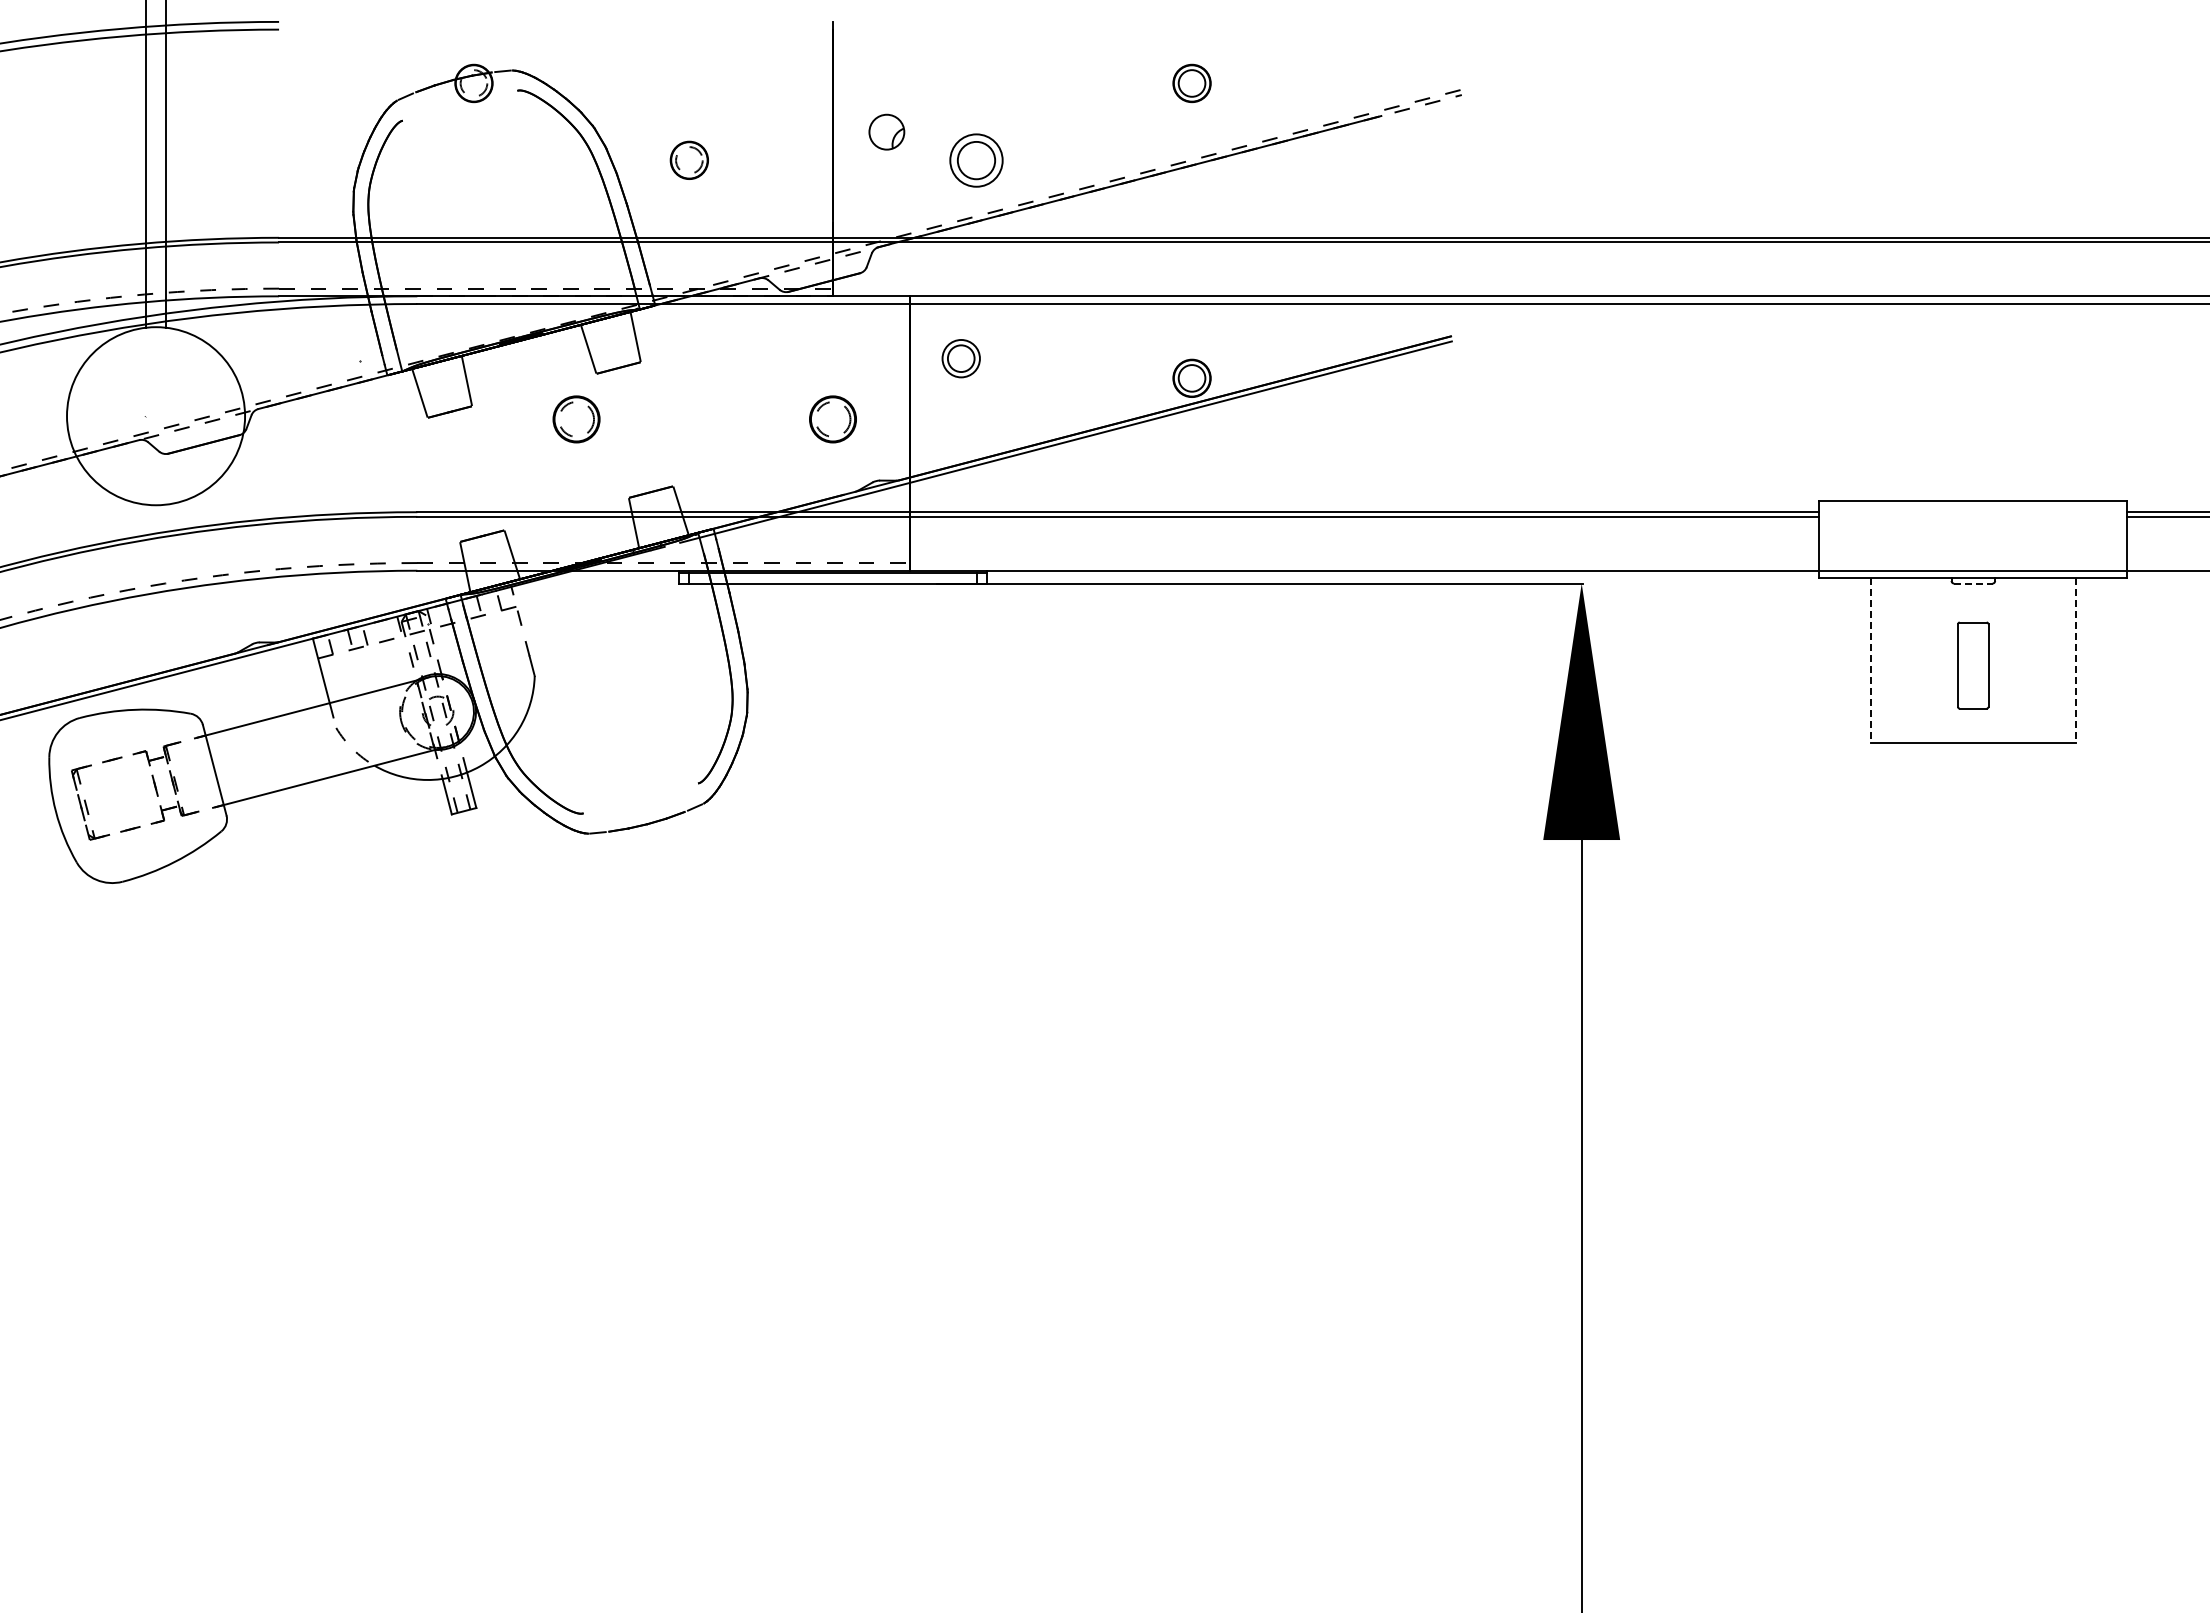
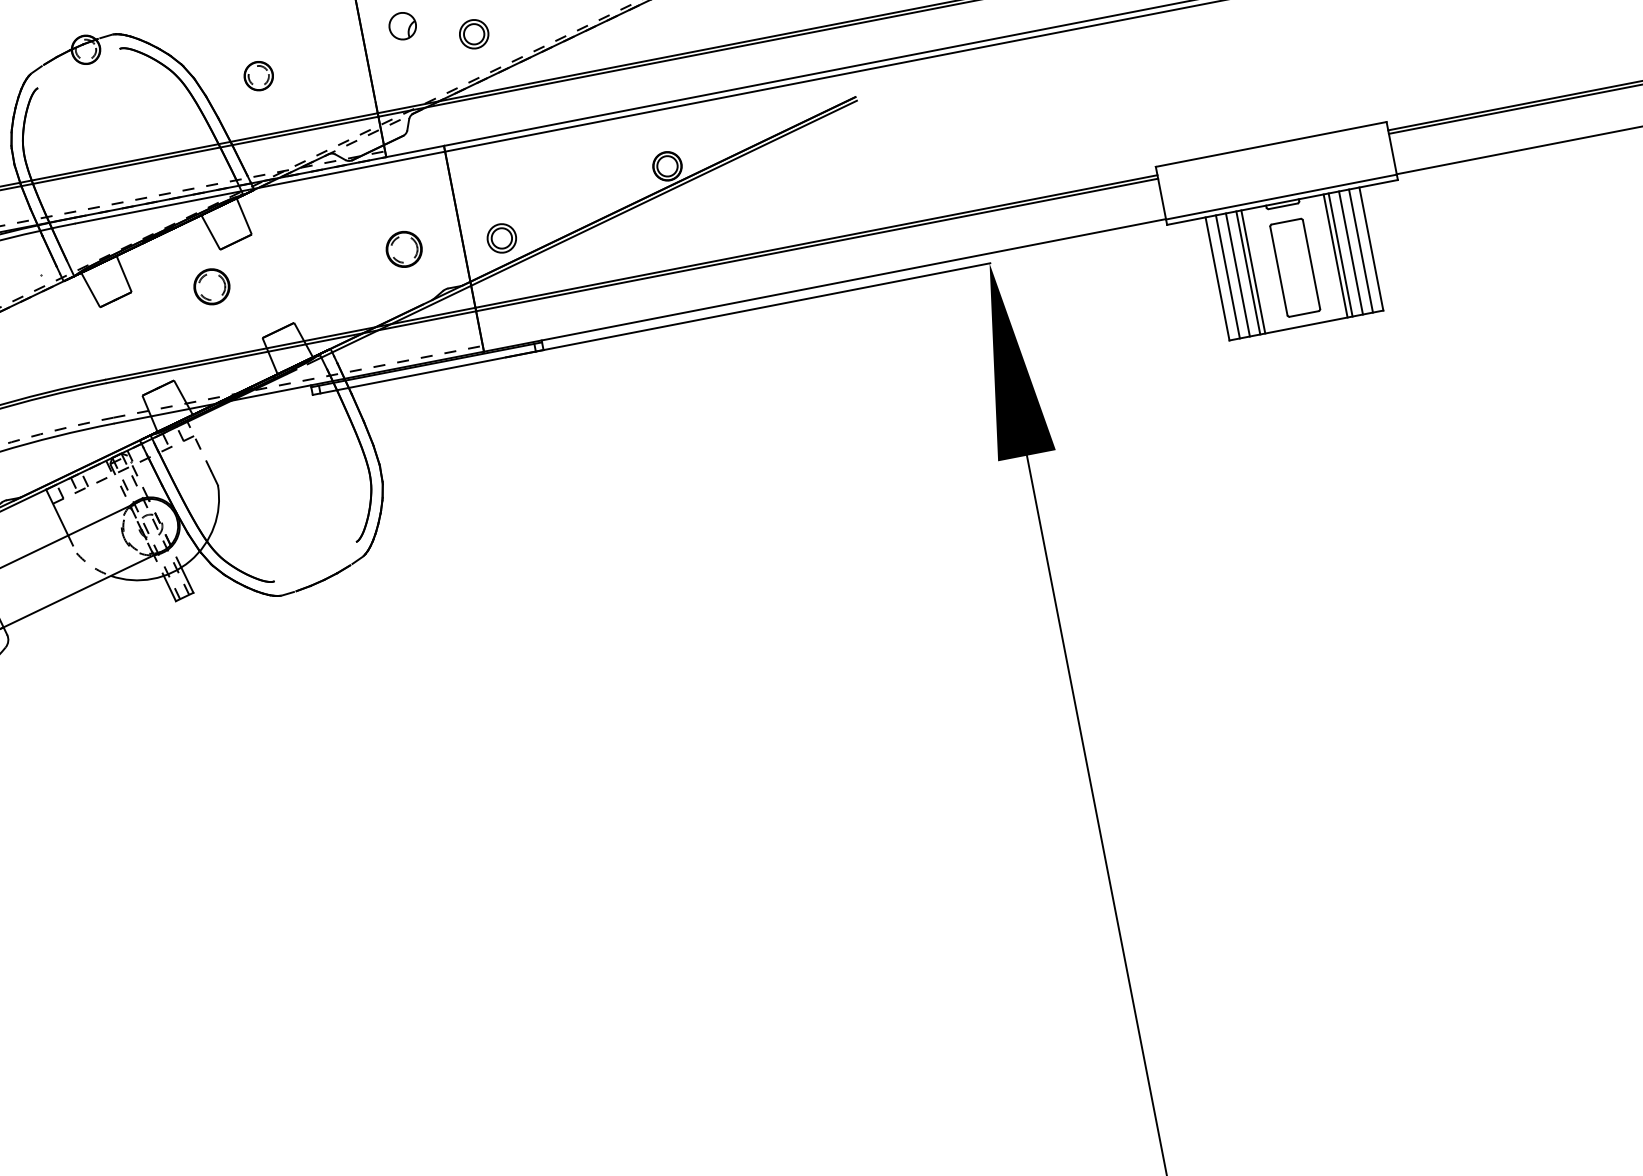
part: (976, 159) -> (473, 33), size x0.71
part: (960, 358) -> (501, 238), moved
line: (1973, 583) -> (1283, 206), dashed -> solid
line: (1884, 660) -> (1227, 276), added
line: (1897, 660) -> (1237, 275), added
line: (1911, 660) -> (1248, 273), added
line: (1918, 660) -> (1253, 271), added
line: (2028, 660) -> (1335, 255), added
line: (2034, 660) -> (1340, 255), added
line: (2048, 660) -> (1350, 253), added
line: (2062, 660) -> (1361, 251), added
line: (1870, 661) -> (1217, 279), dashed -> solid
line: (2075, 661) -> (1371, 249), dashed -> solid
part: (1972, 665) -> (1294, 267), size x1.43

